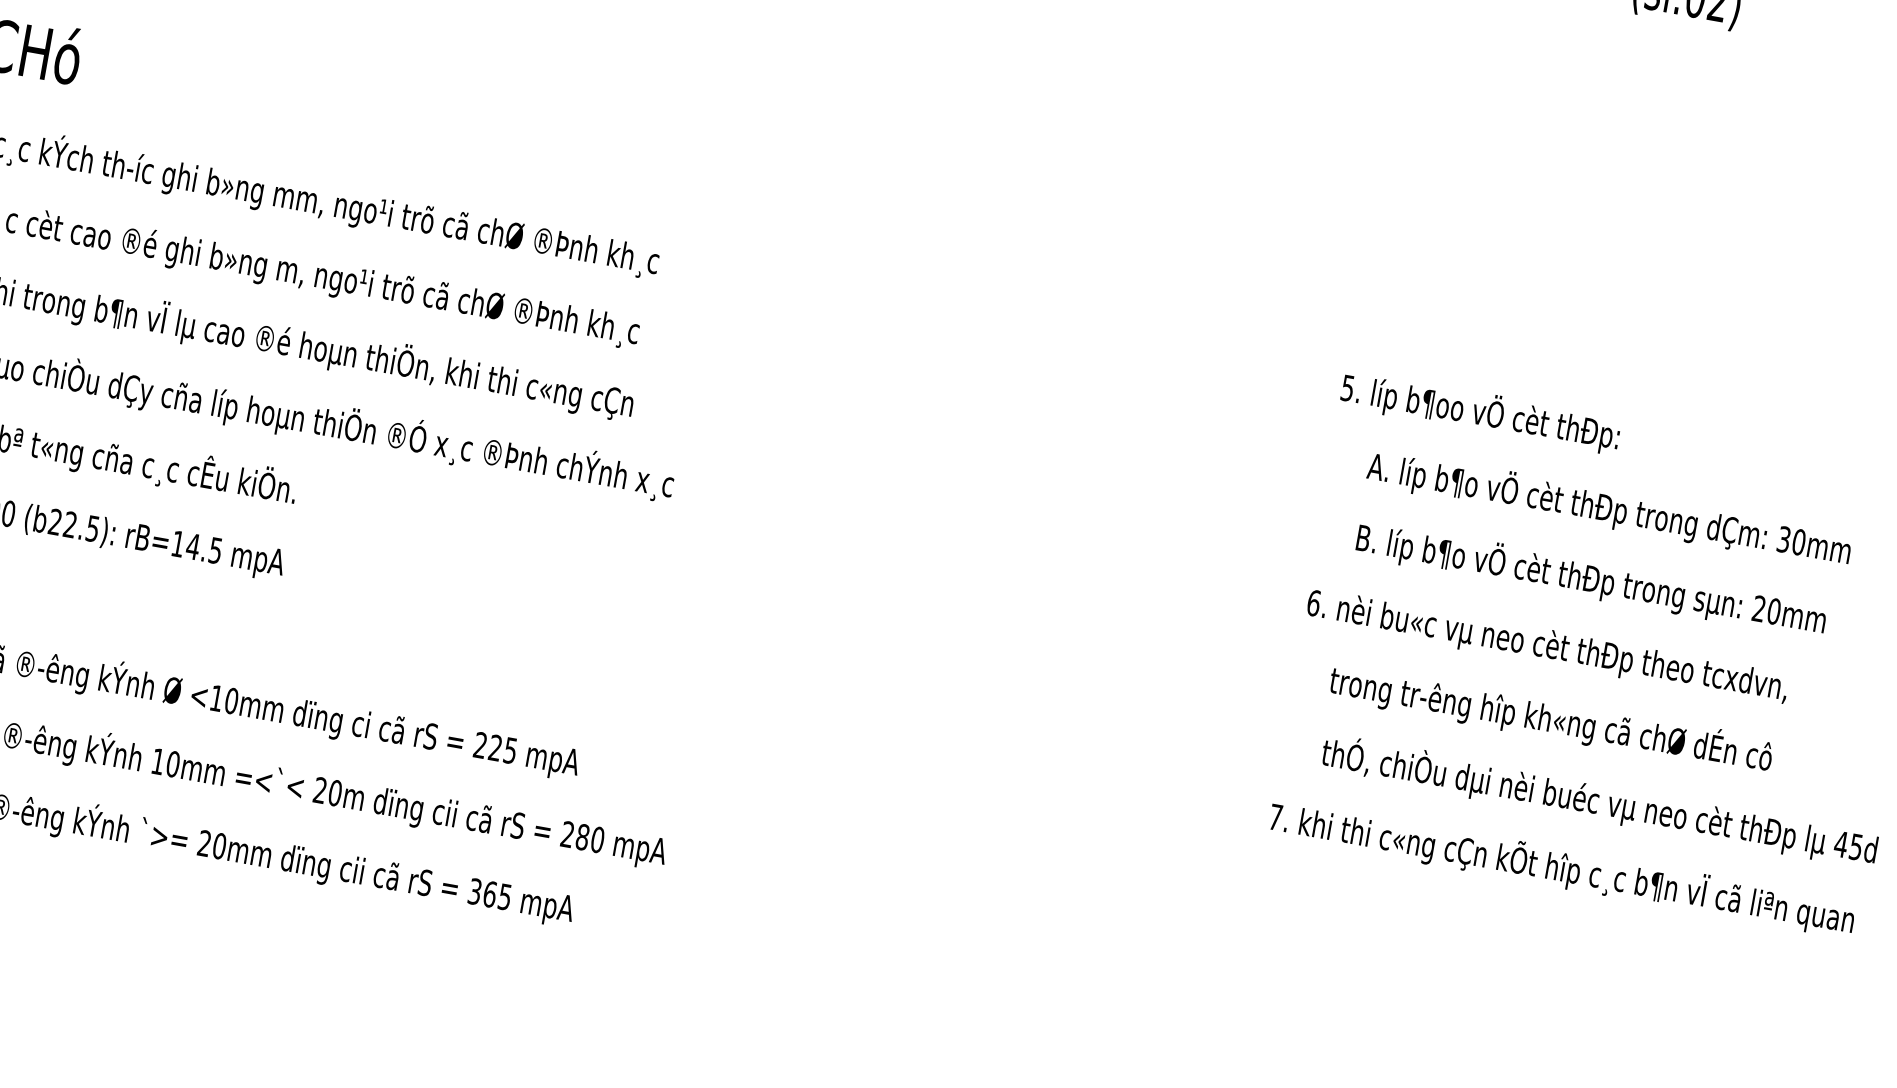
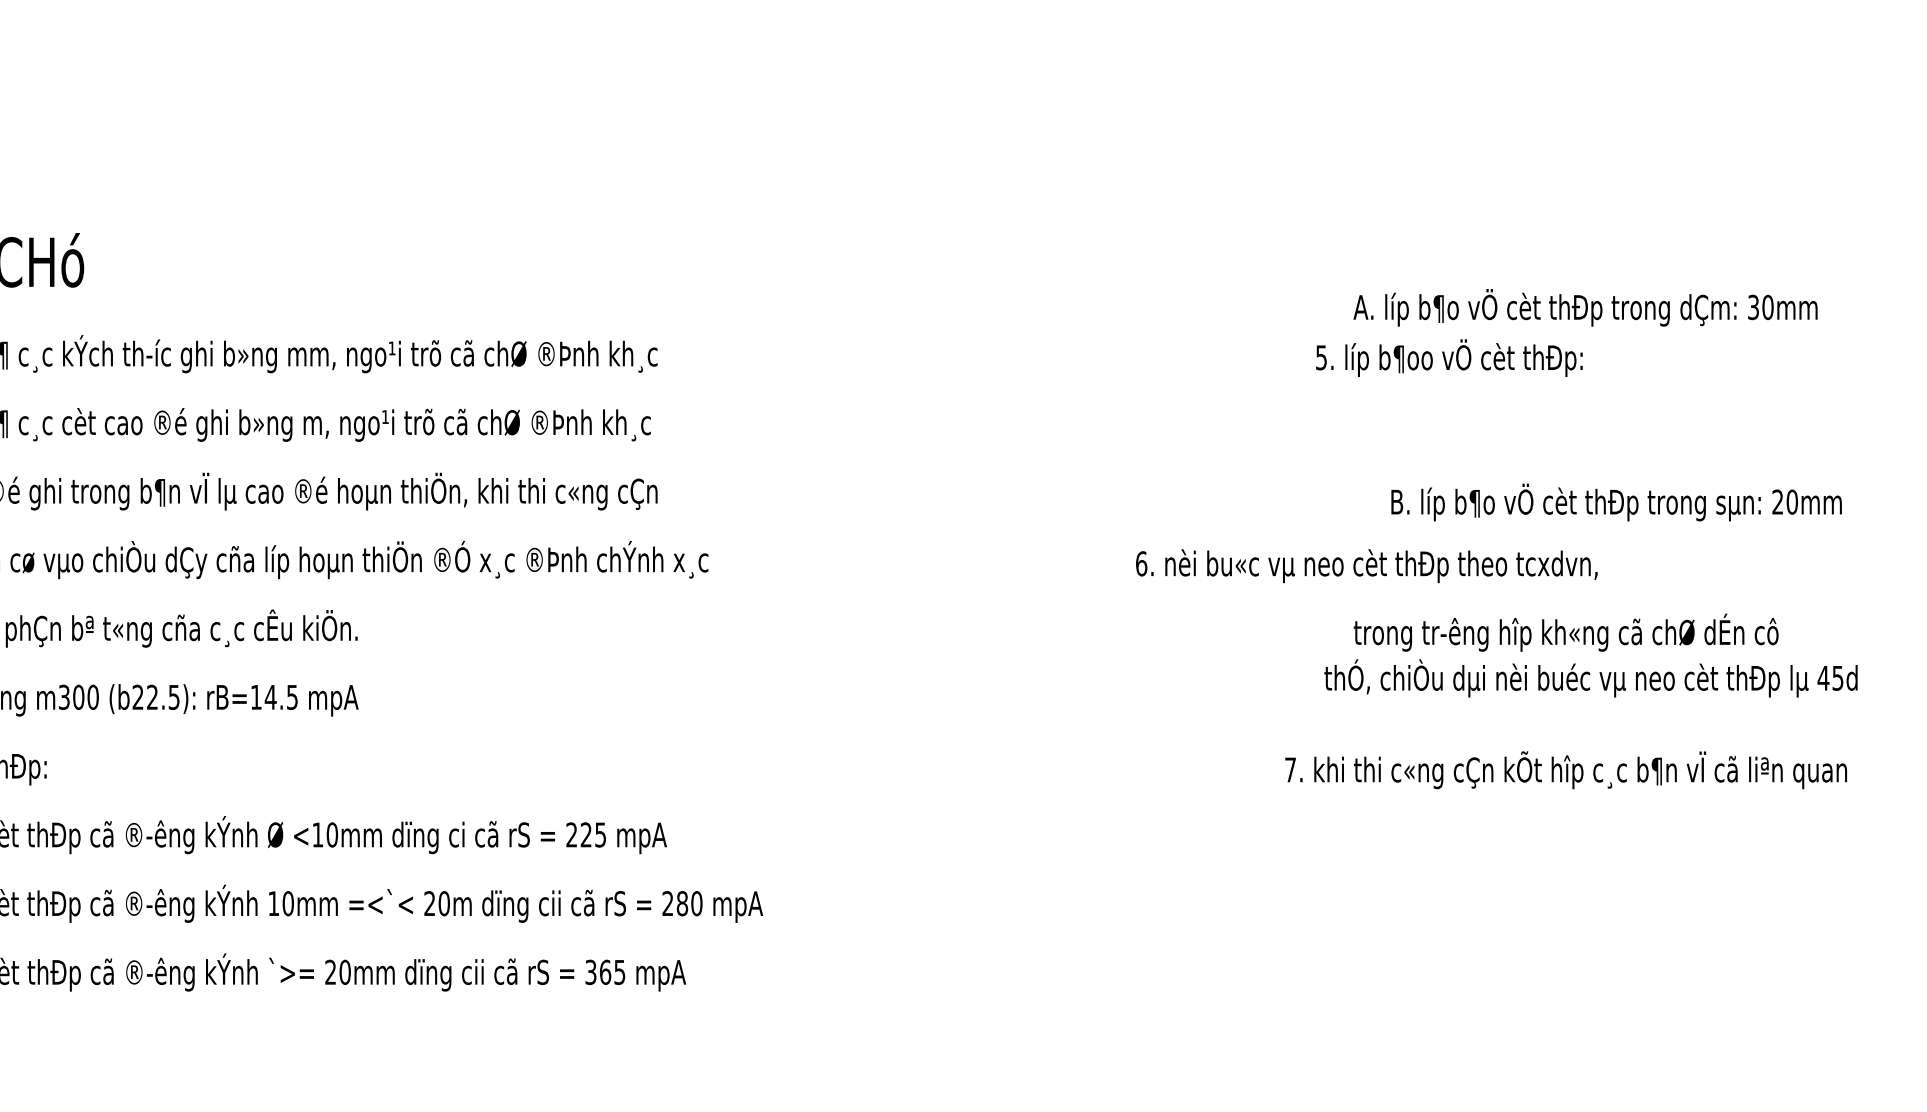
text: (1609, 508) -> (1585, 307), moved
text: (1591, 579) -> (1616, 502), moved
text: (1547, 647) -> (1366, 566), moved
text: (1599, 801) -> (1590, 678), moved
text: (1561, 868) -> (1565, 770), moved

